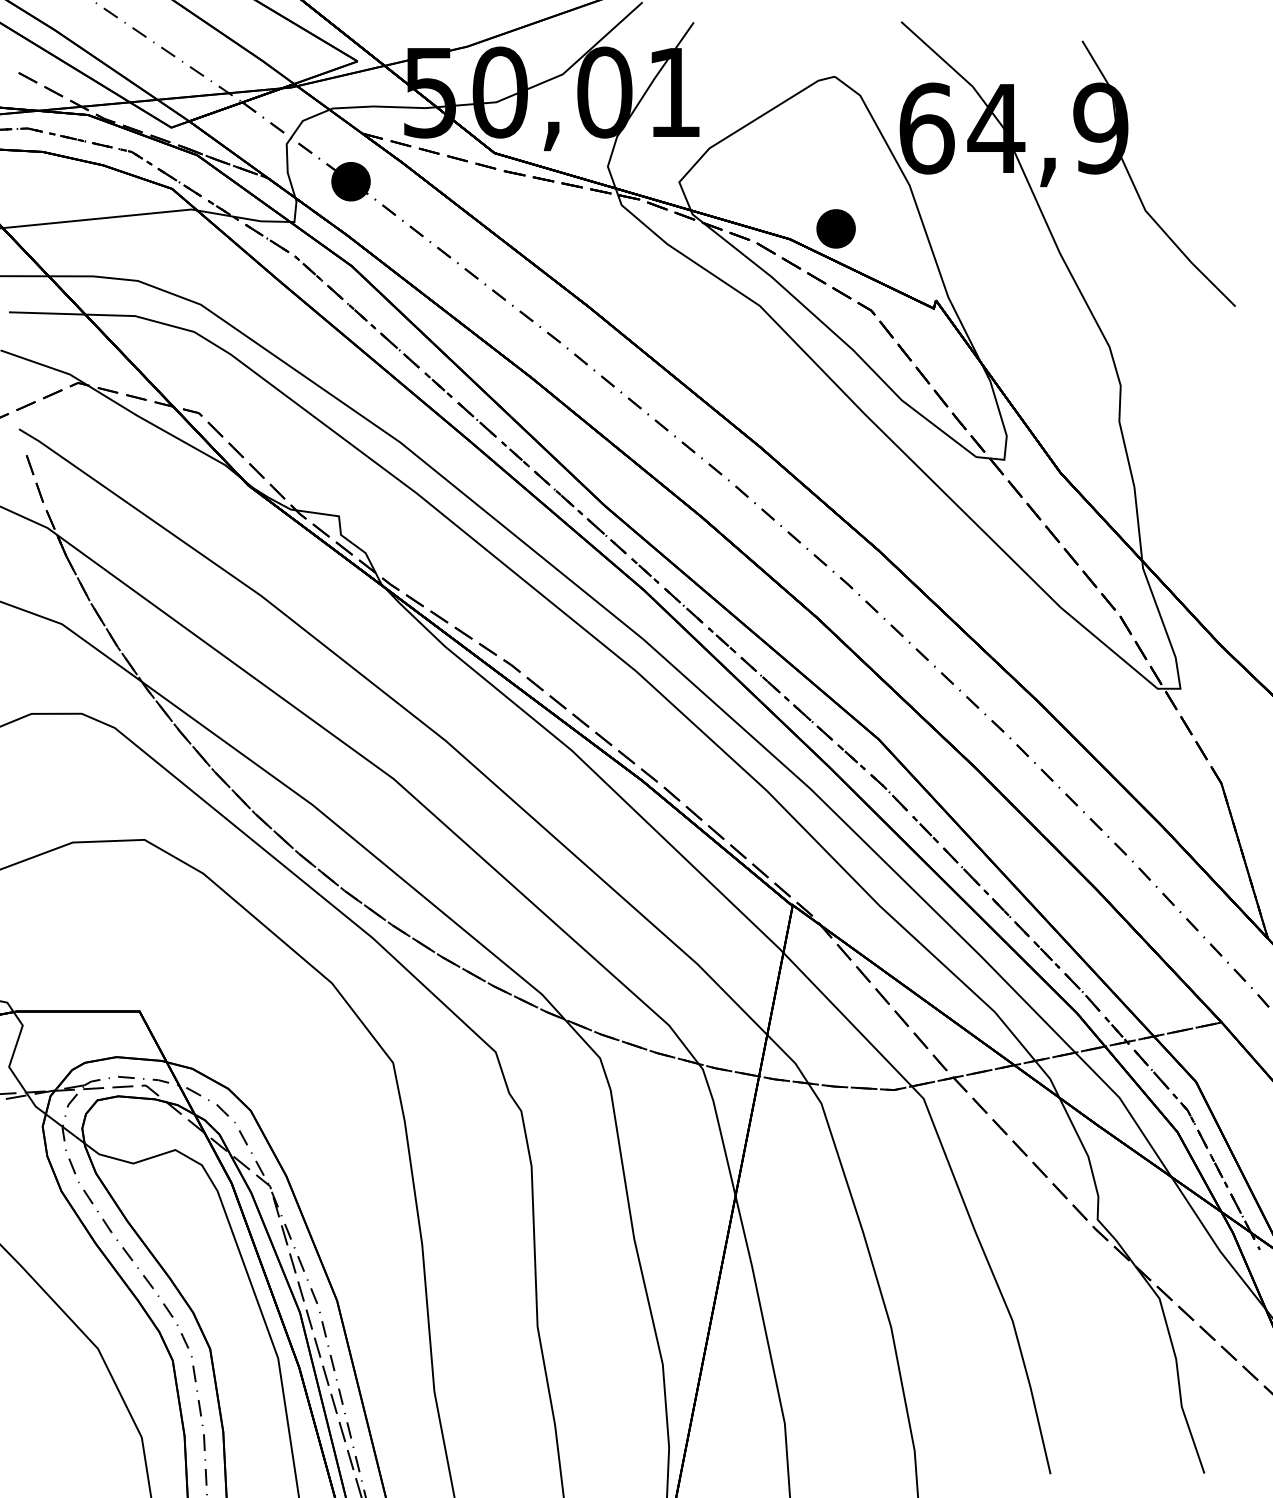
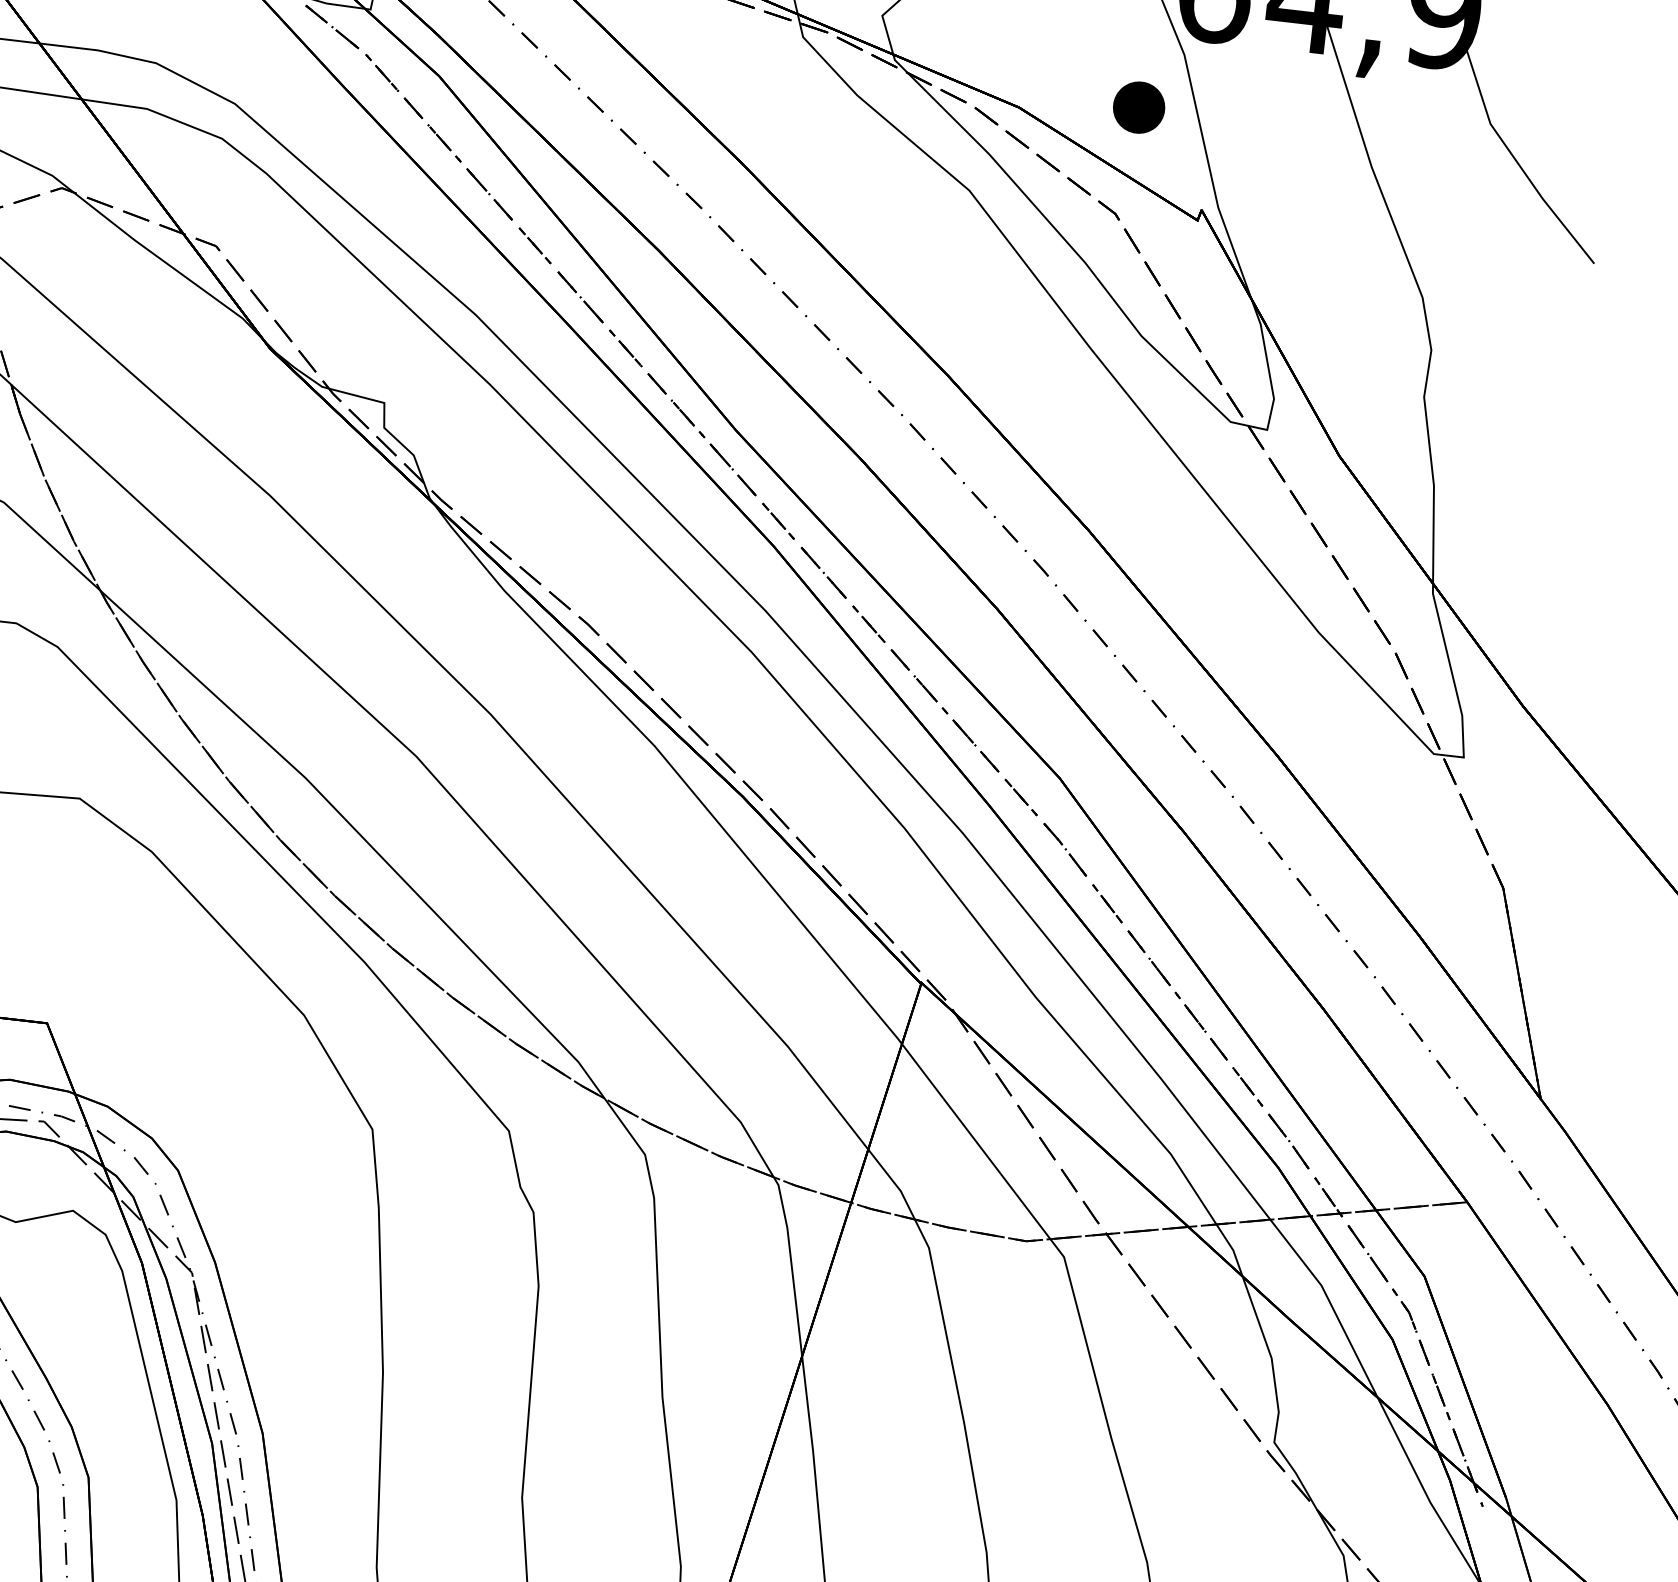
part: (835, 228) -> (1138, 106), moved

